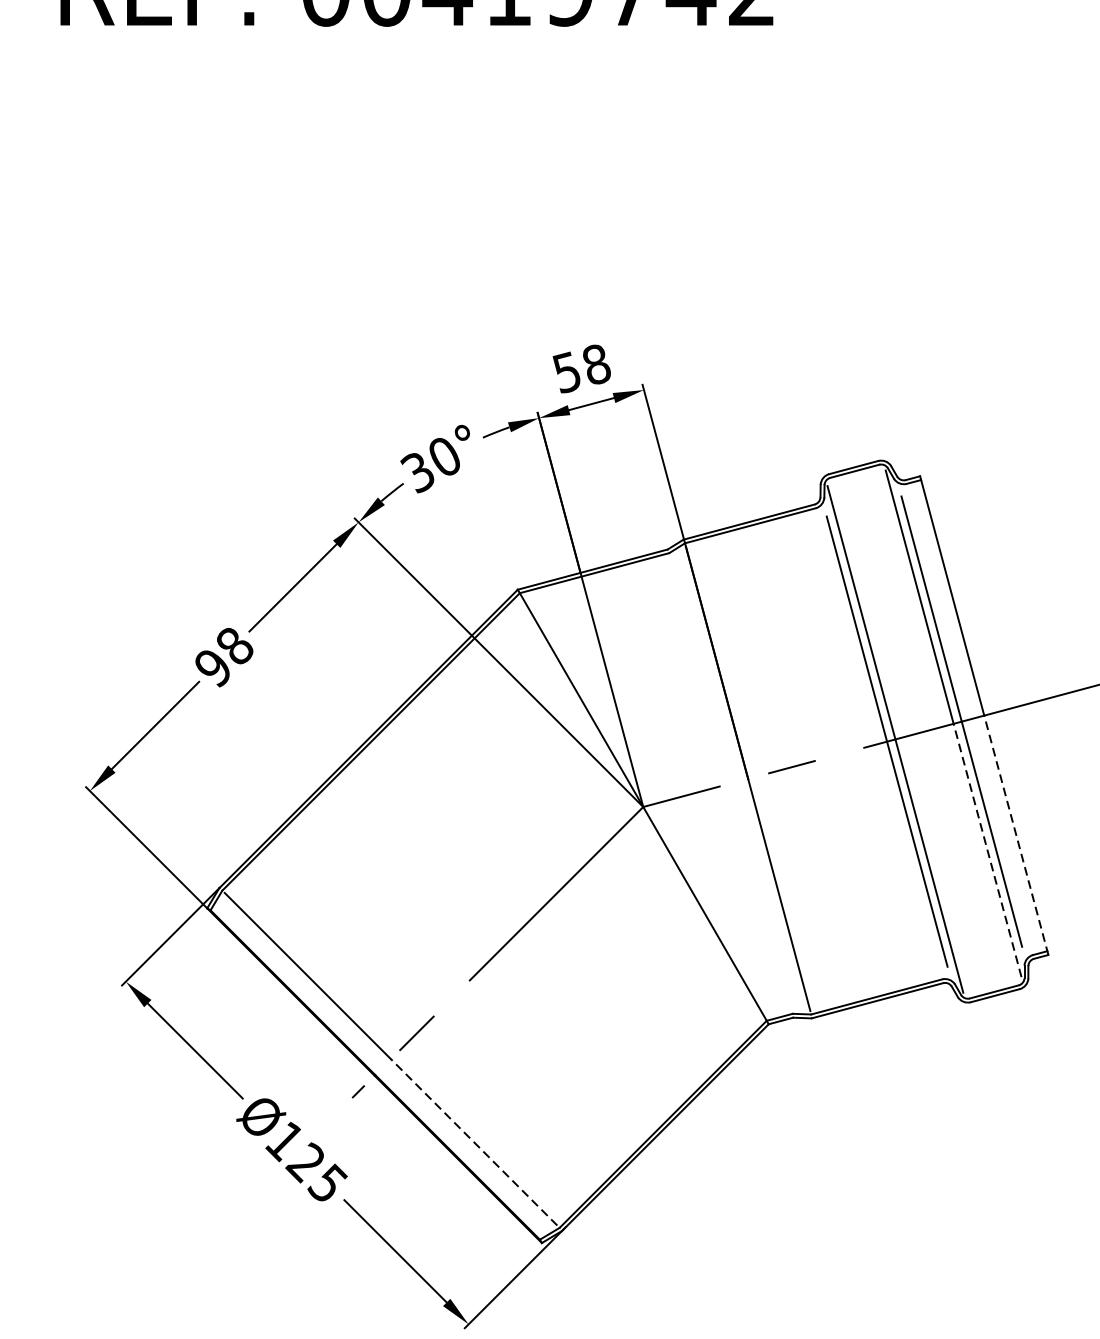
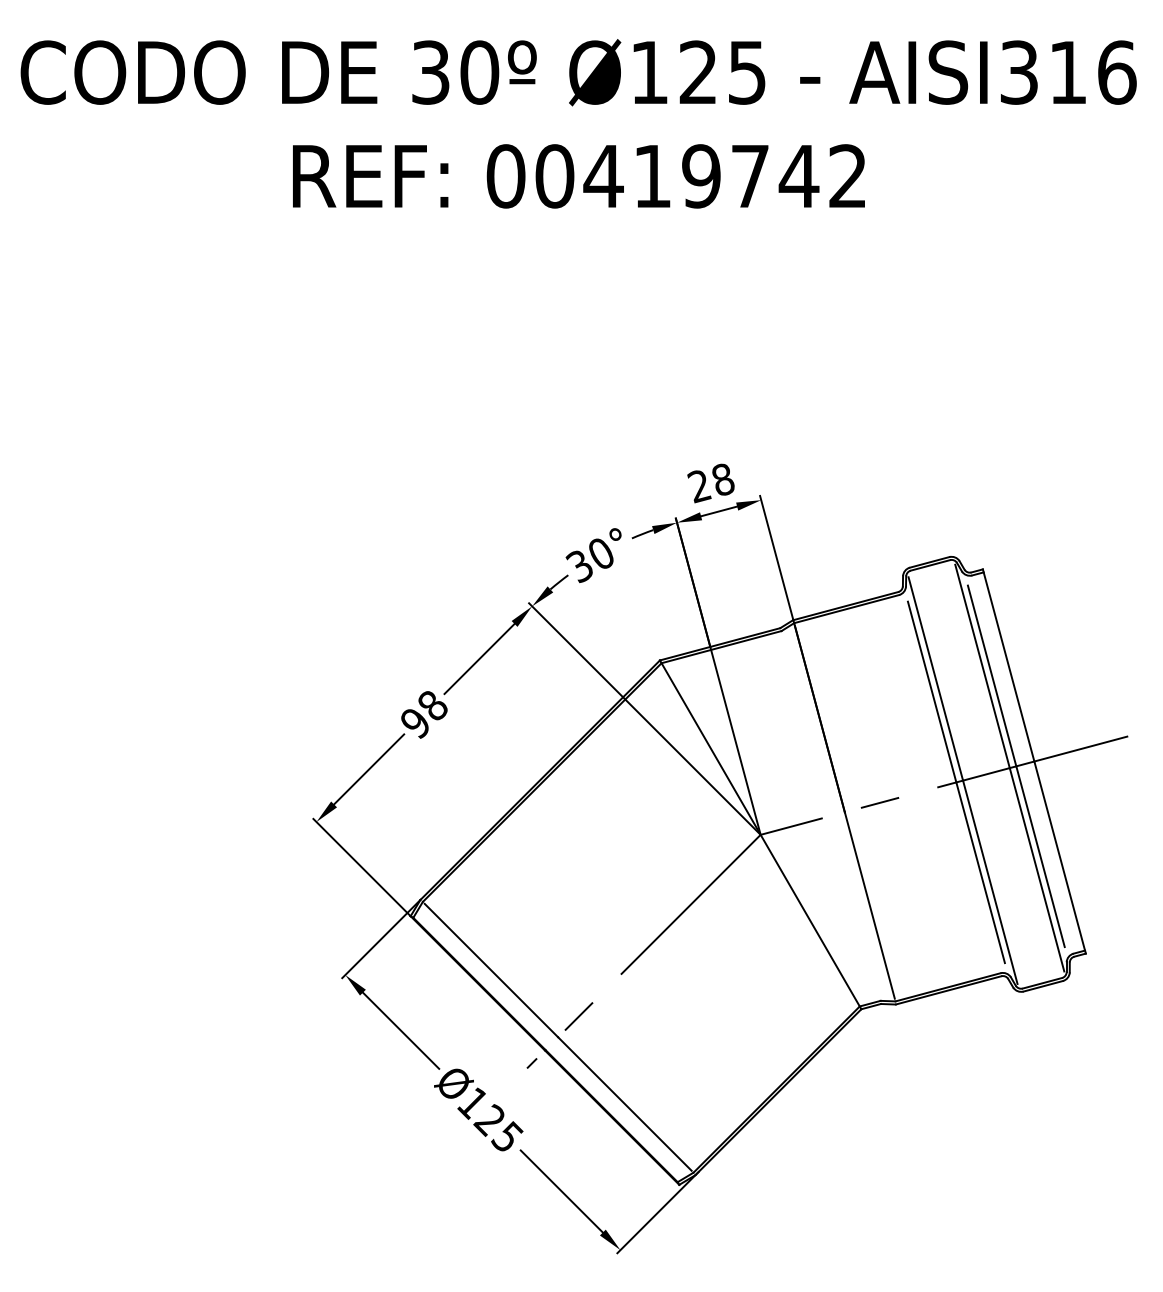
text: (567, 373) -> (699, 486), 58 -> 28
line: (1015, 835) -> (1059, 857), dashed -> solid
line: (986, 850) -> (1036, 869), dashed -> solid
line: (473, 1141) -> (624, 1103), dashed -> solid

